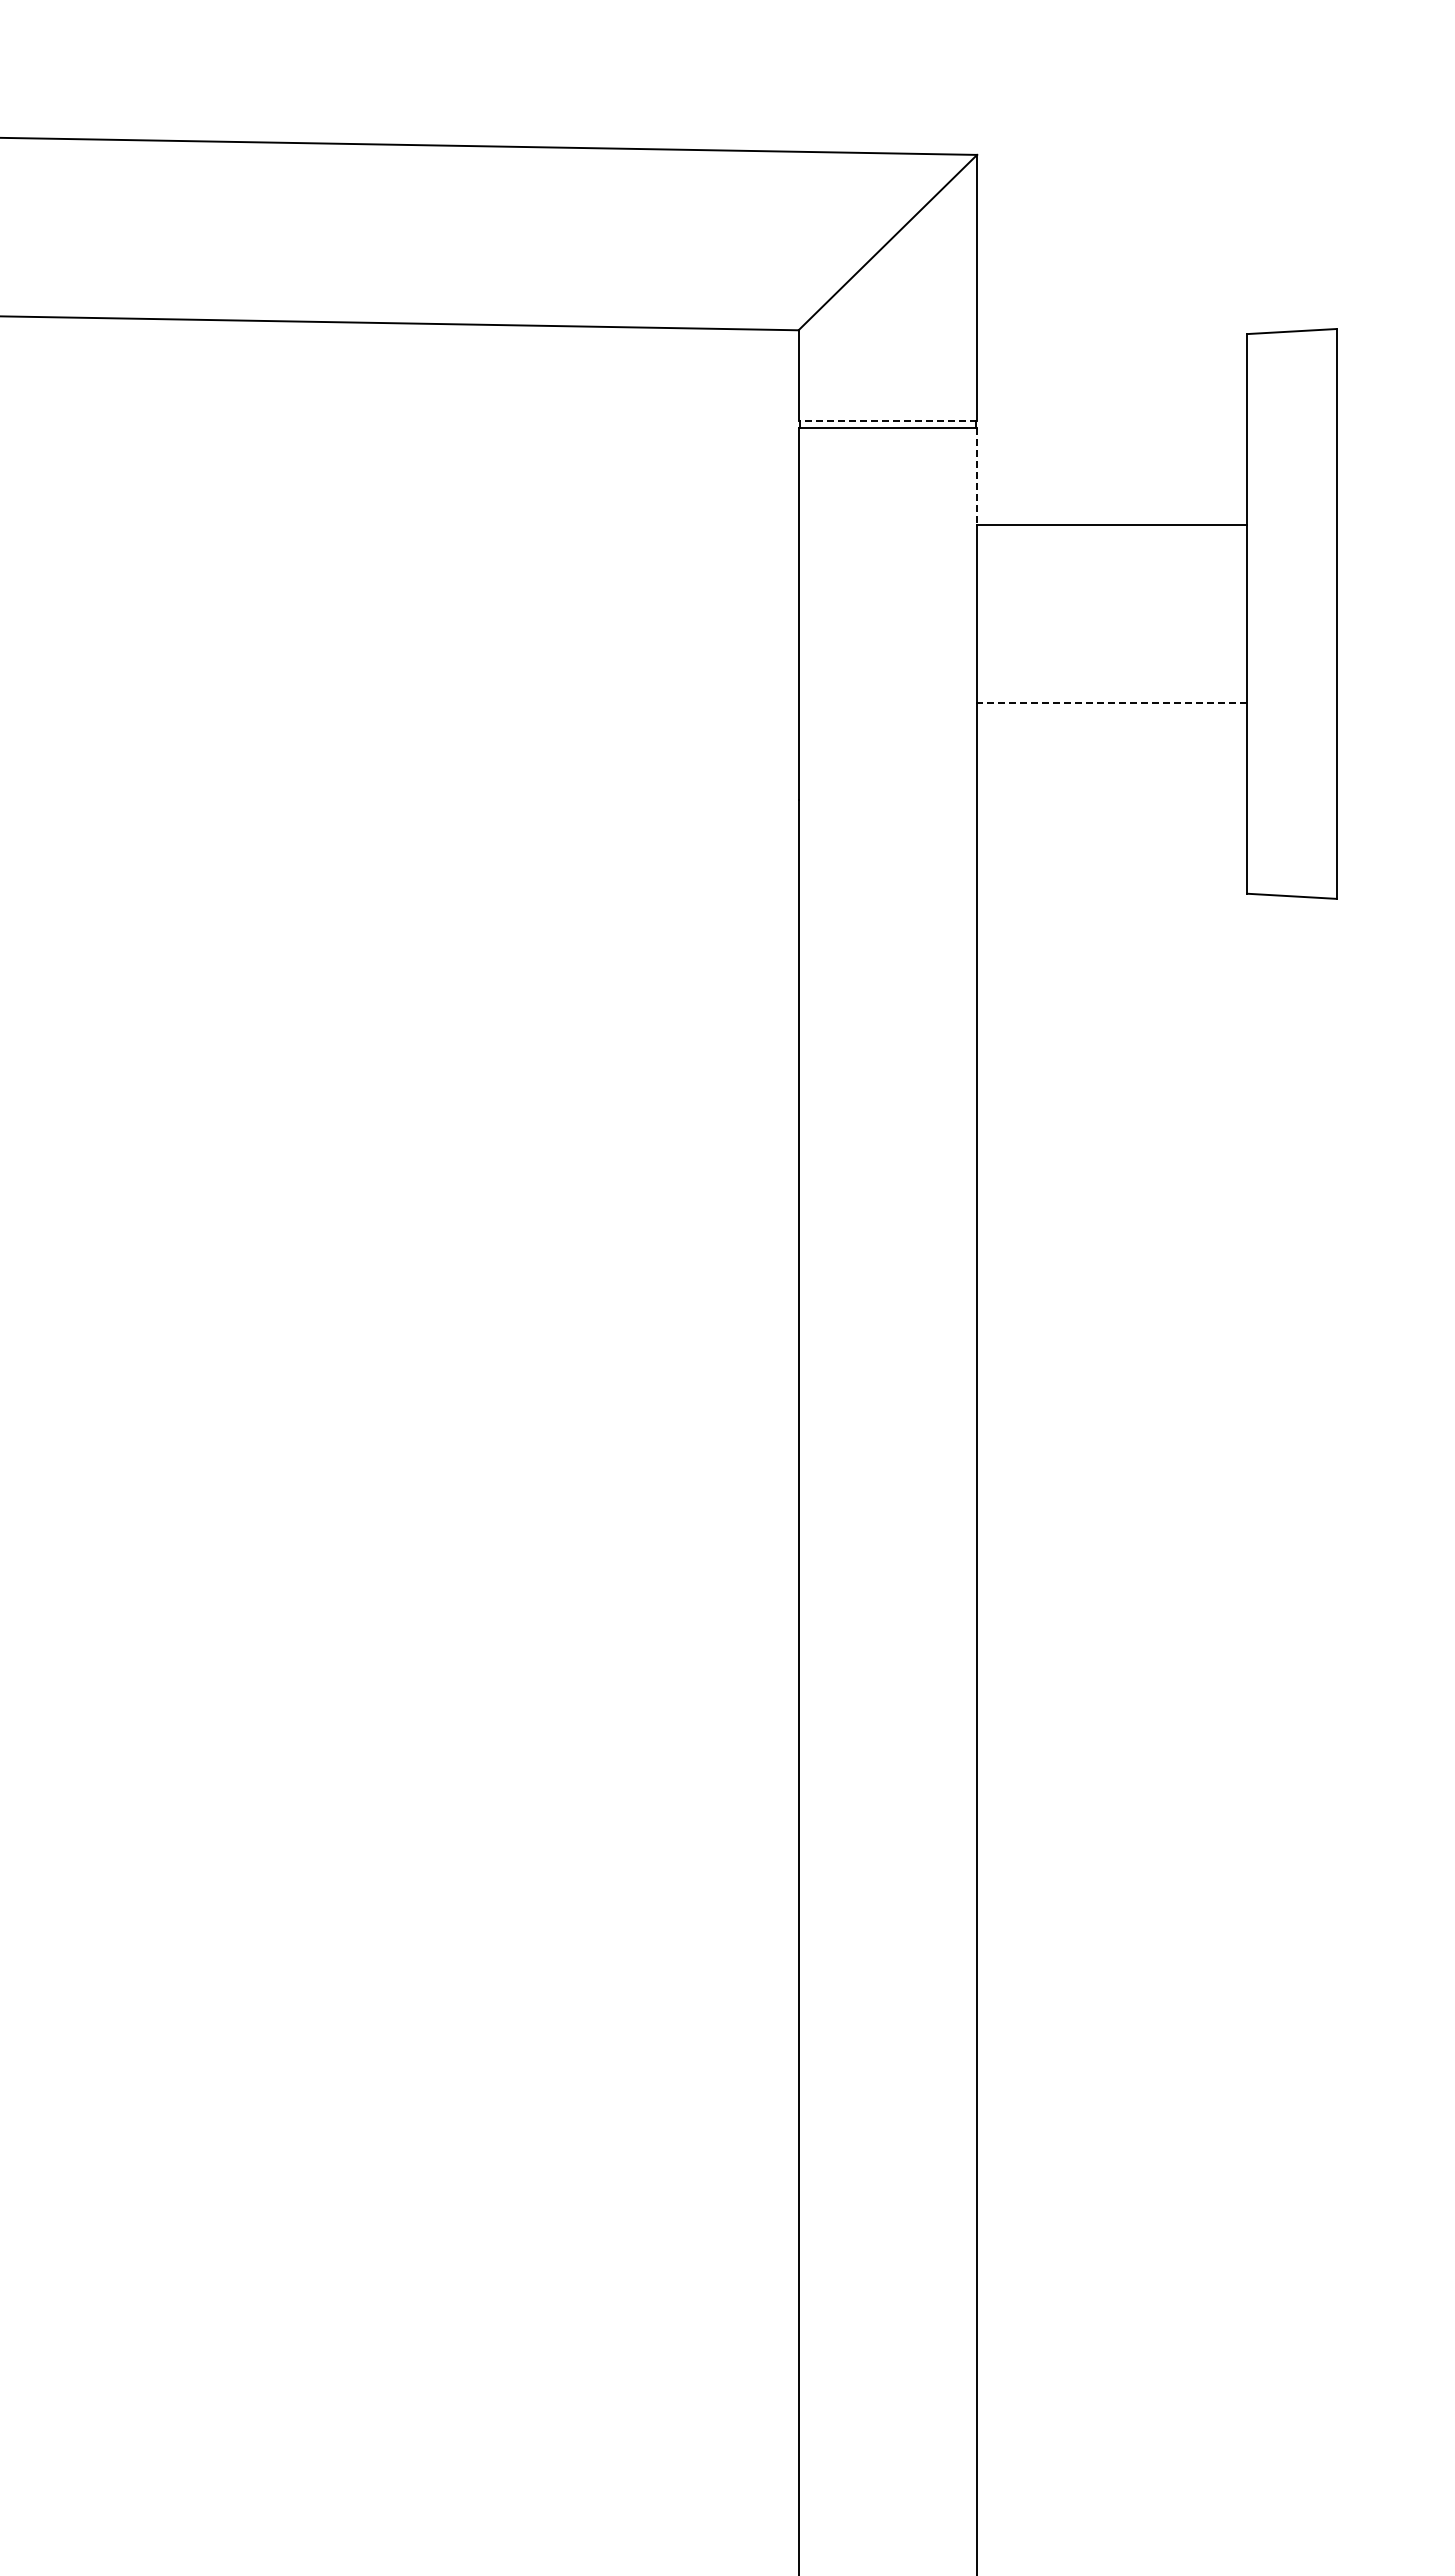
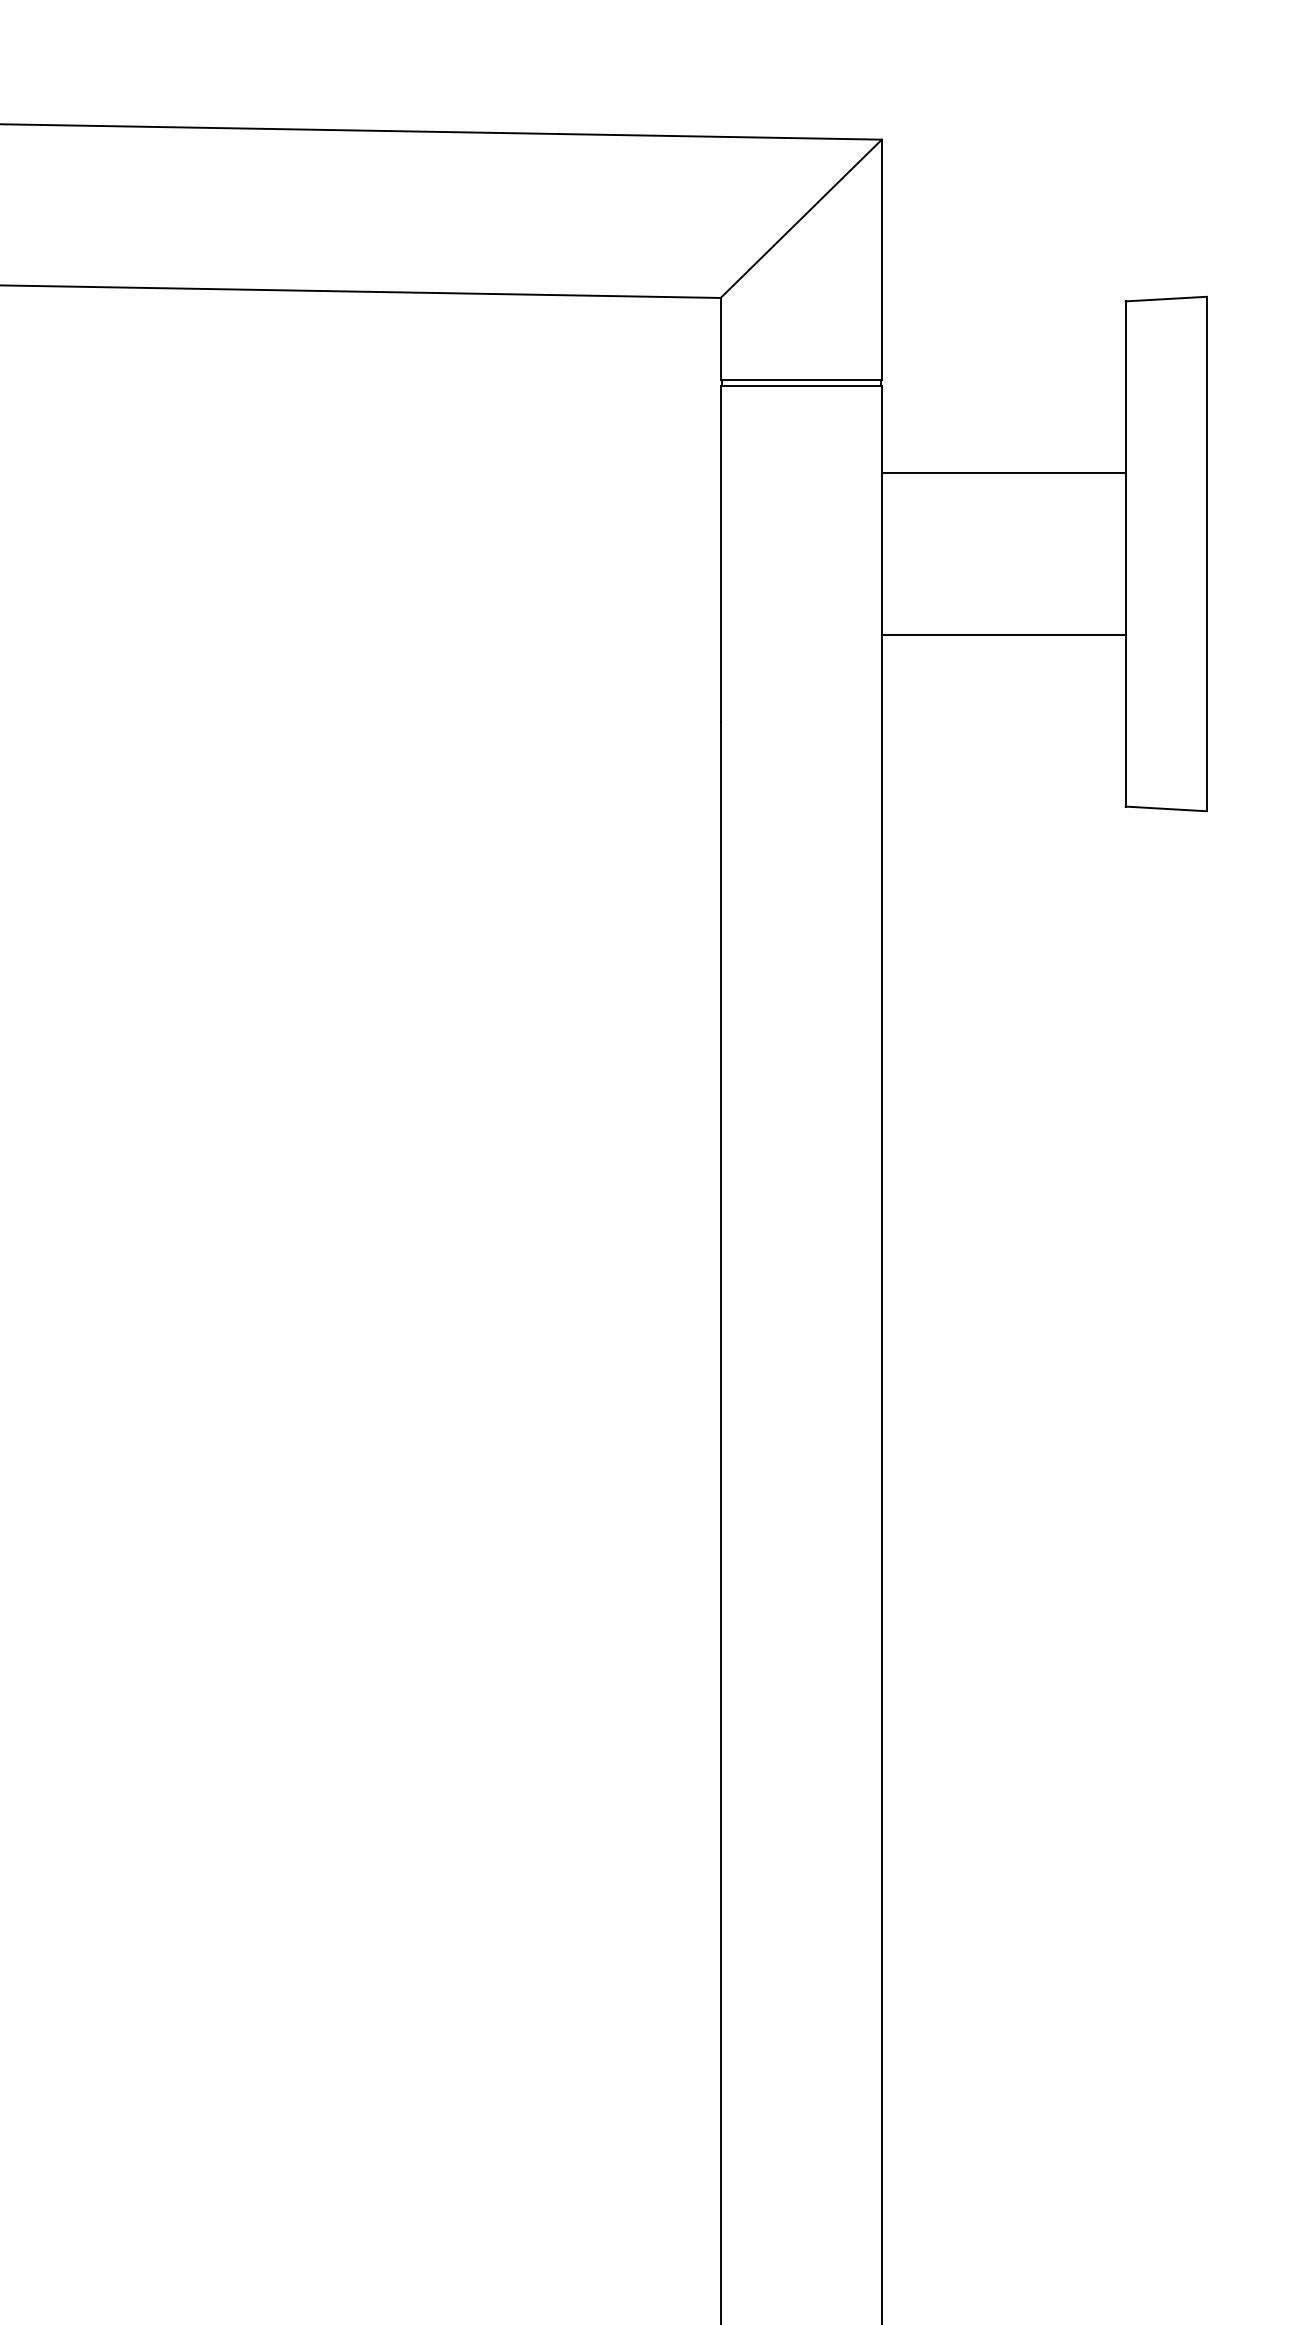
line: (887, 421) -> (800, 380), dashed -> solid
line: (977, 476) -> (882, 429), dashed -> solid
line: (1111, 703) -> (1003, 634), dashed -> solid

